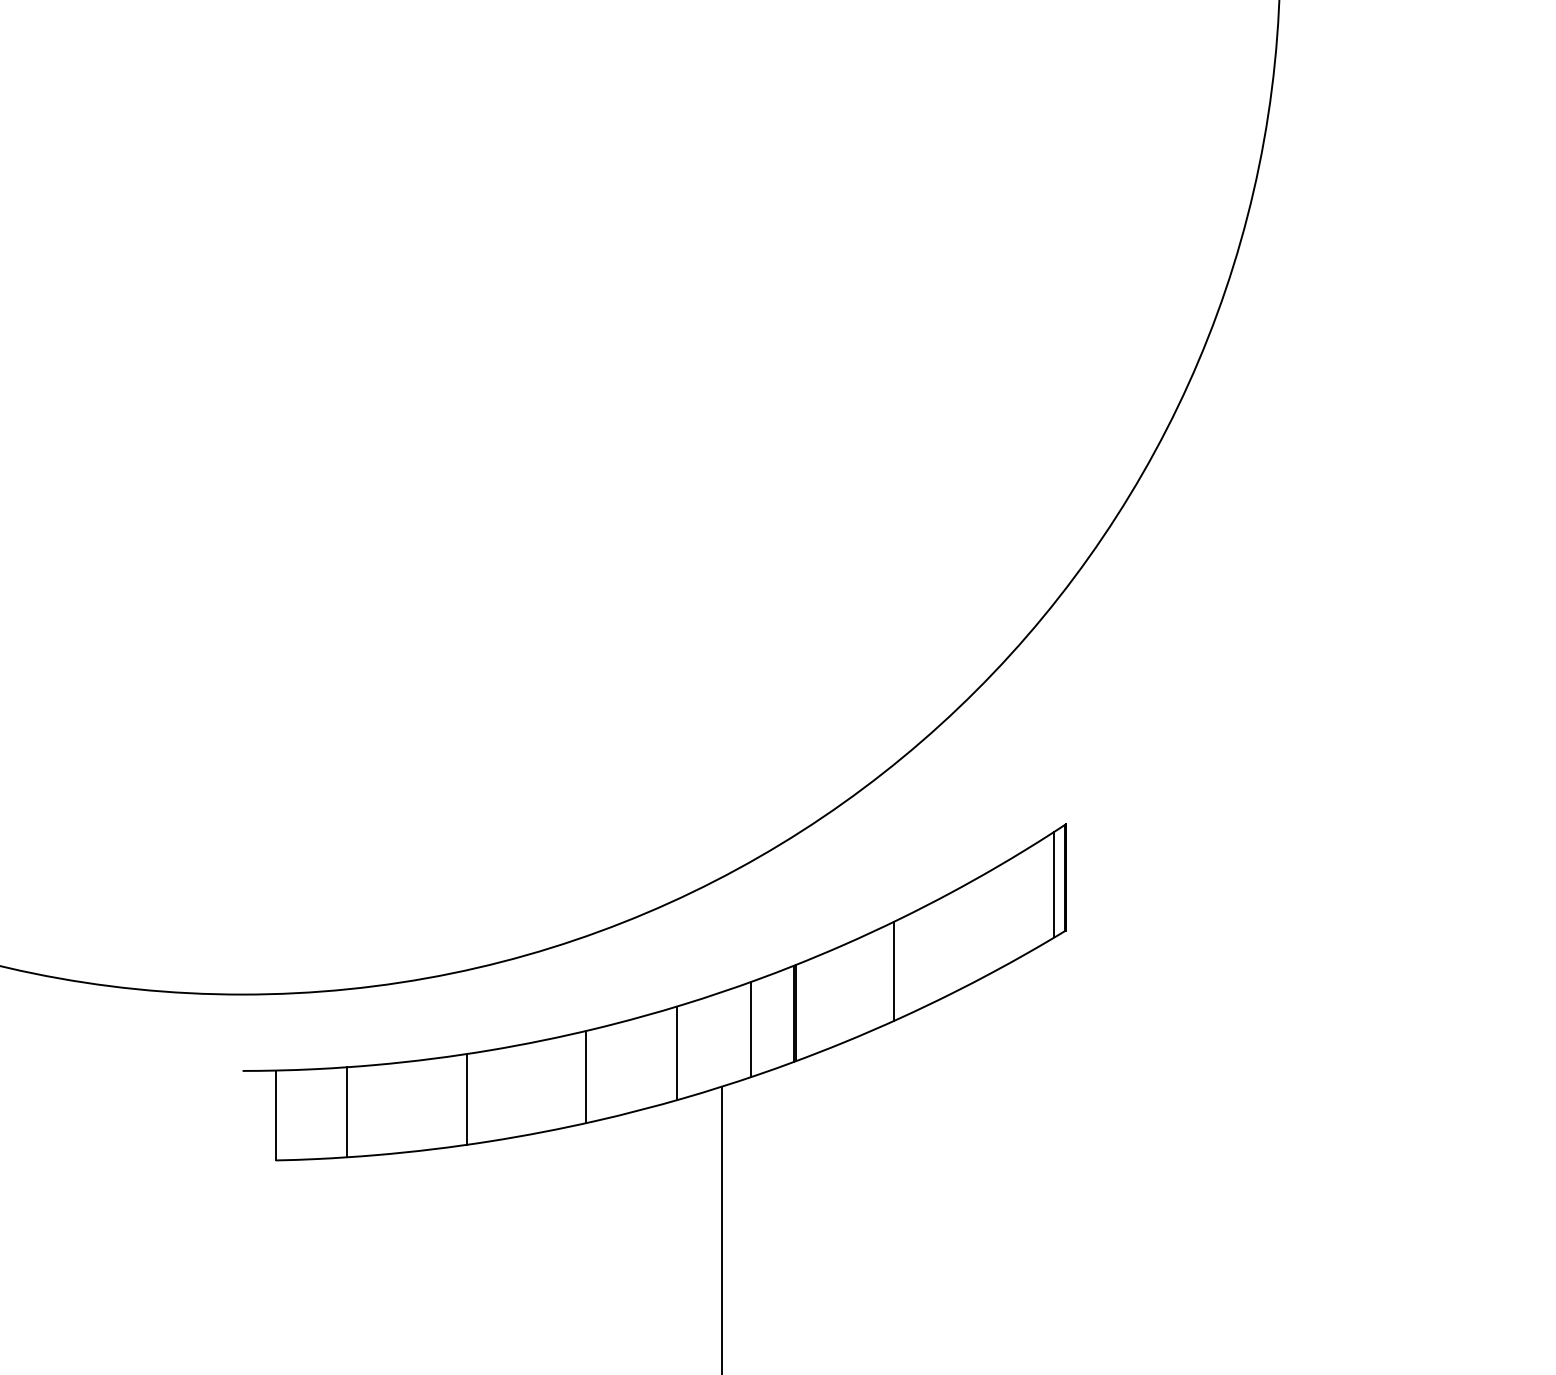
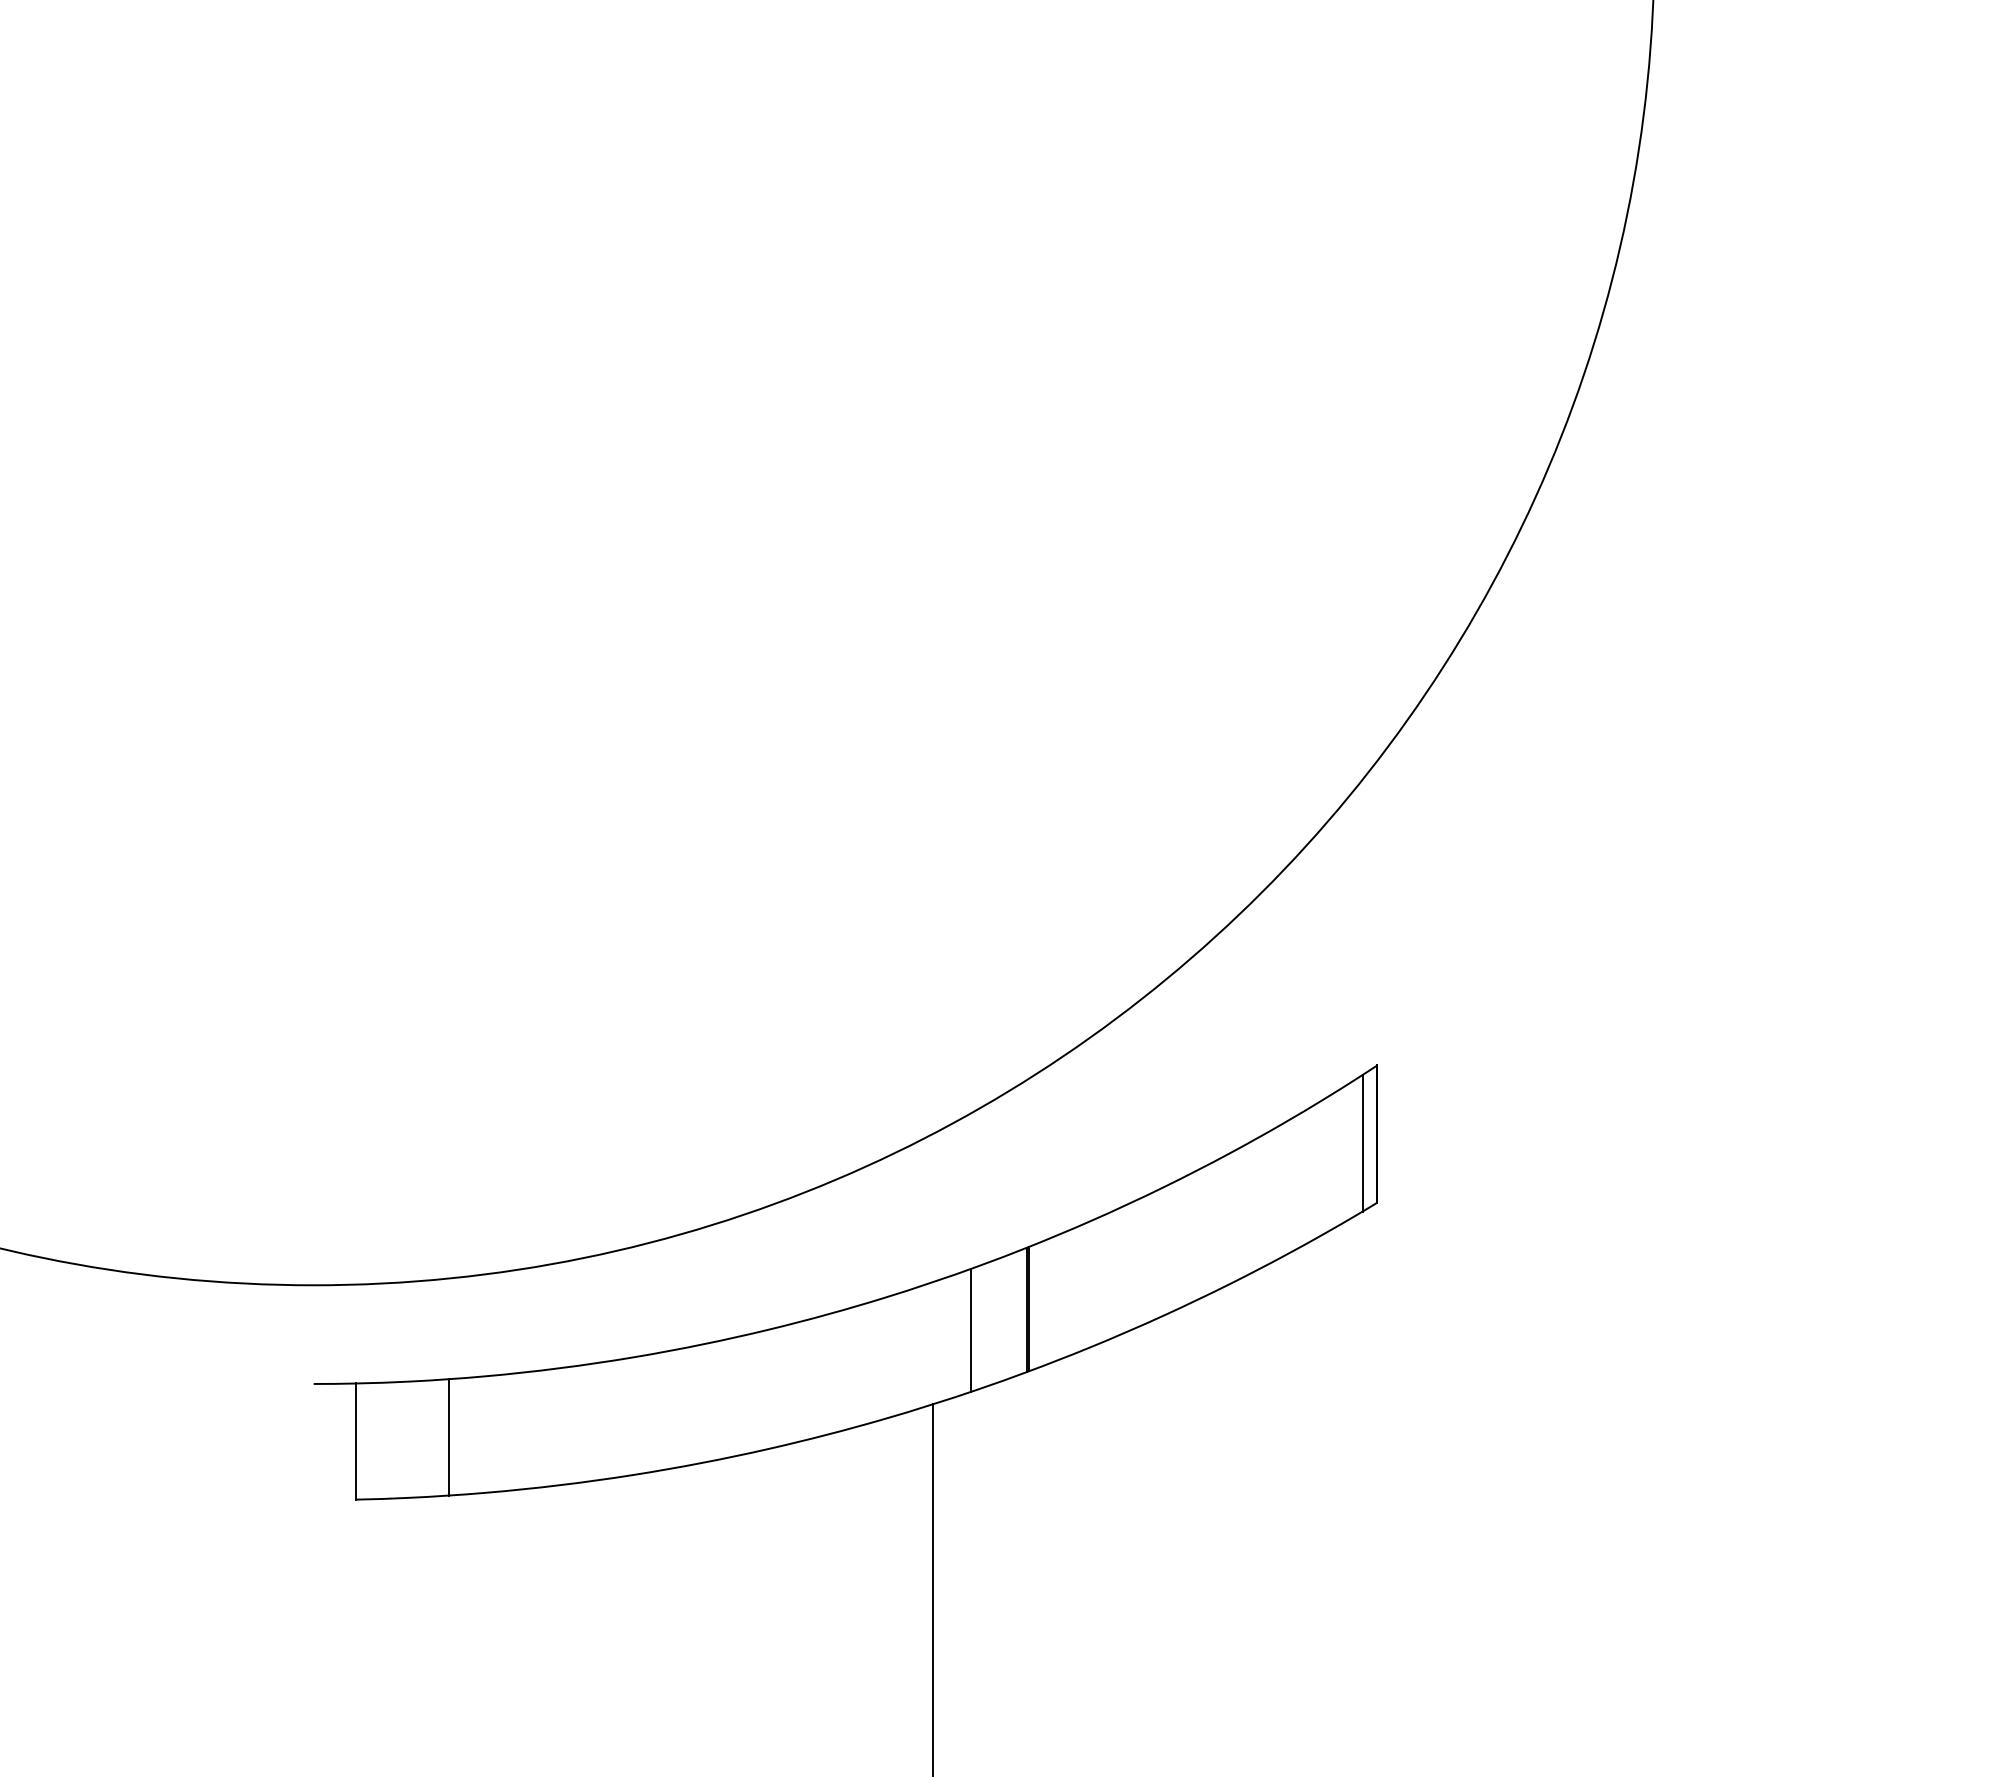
line: (894, 971) -> (1155, 1255), removed
line: (676, 1052) -> (874, 1360), removed
line: (586, 1076) -> (757, 1391), removed
line: (466, 1099) -> (603, 1420), removed

